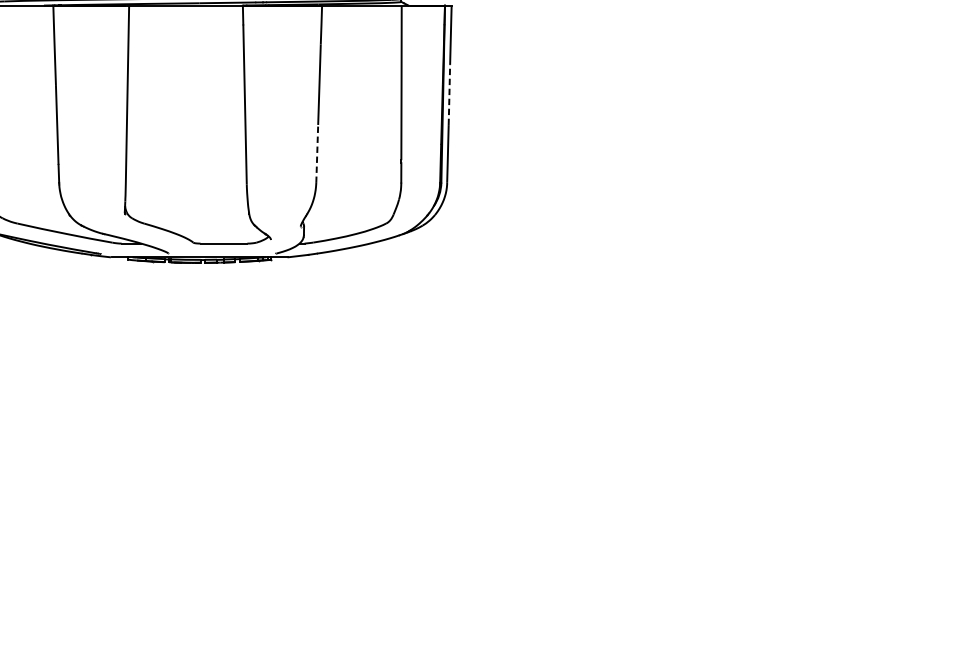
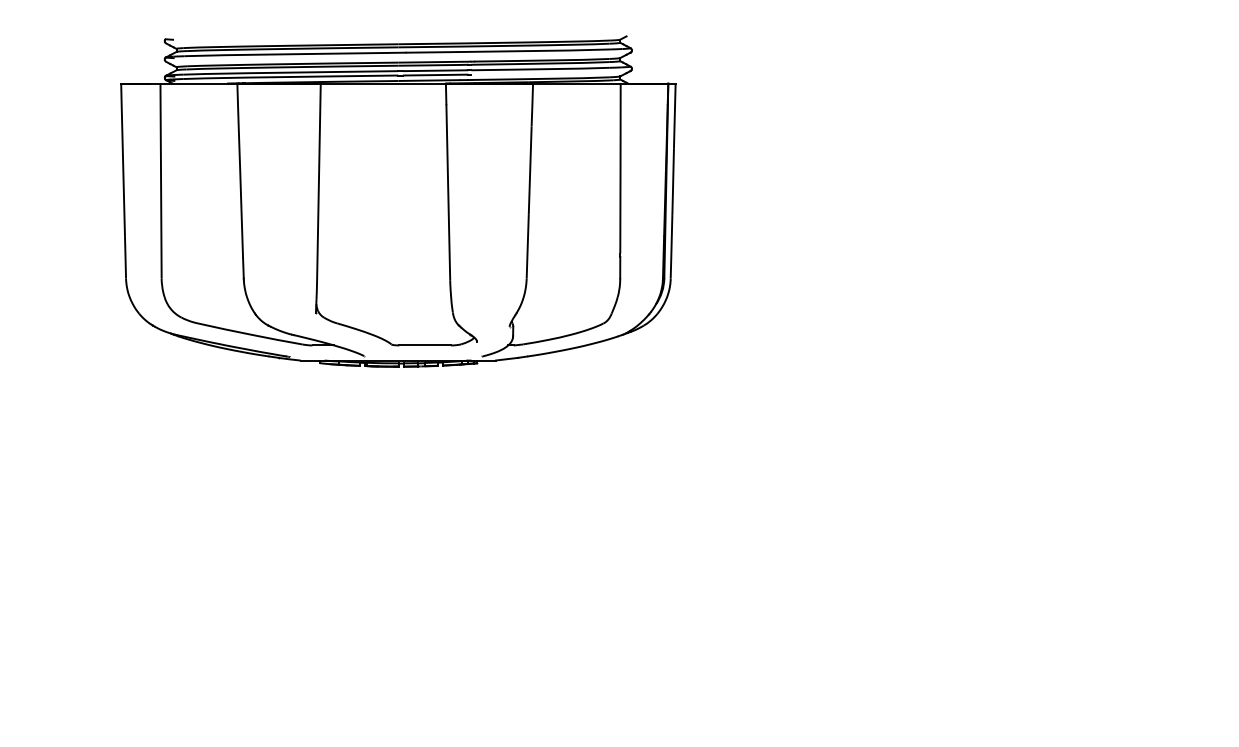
line: (449, 95) -> (673, 182), dashed -> solid
line: (317, 154) -> (527, 247), dashed -> solid

